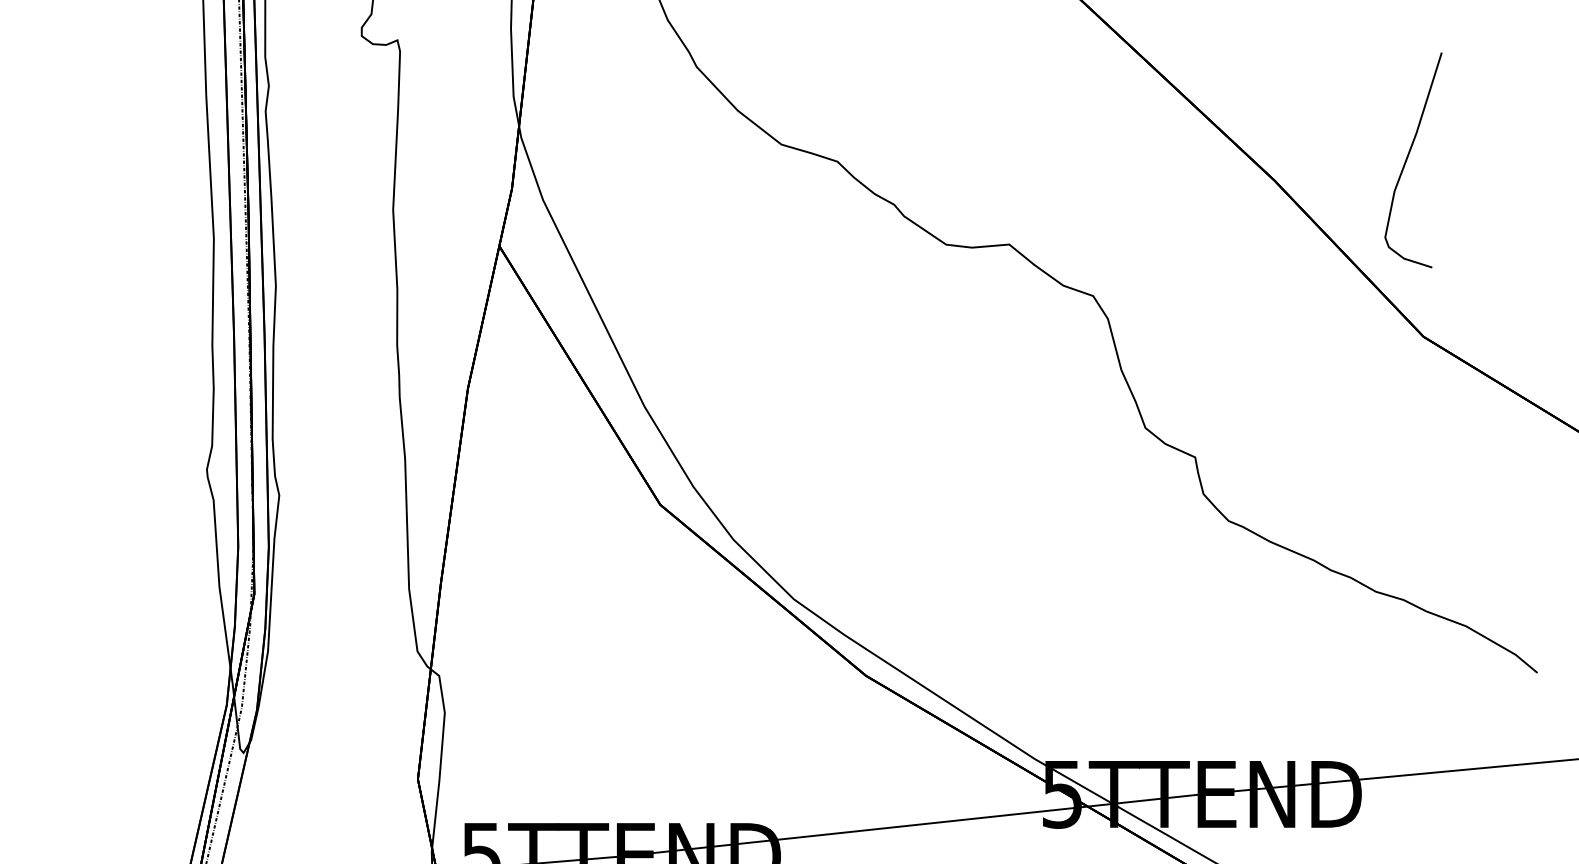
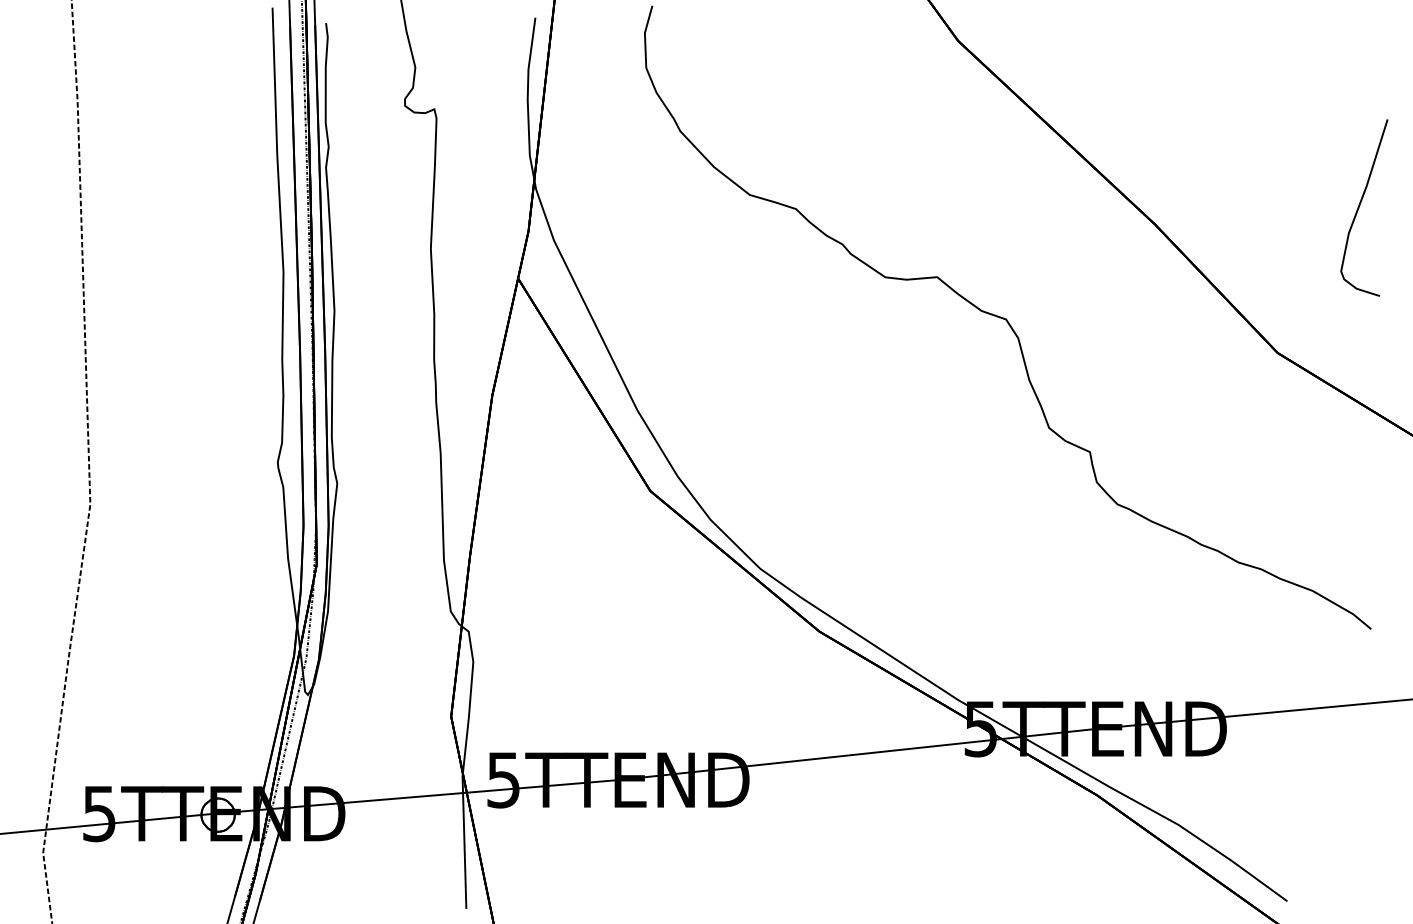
curve: (1408, 157) -> (1360, 205), moved

